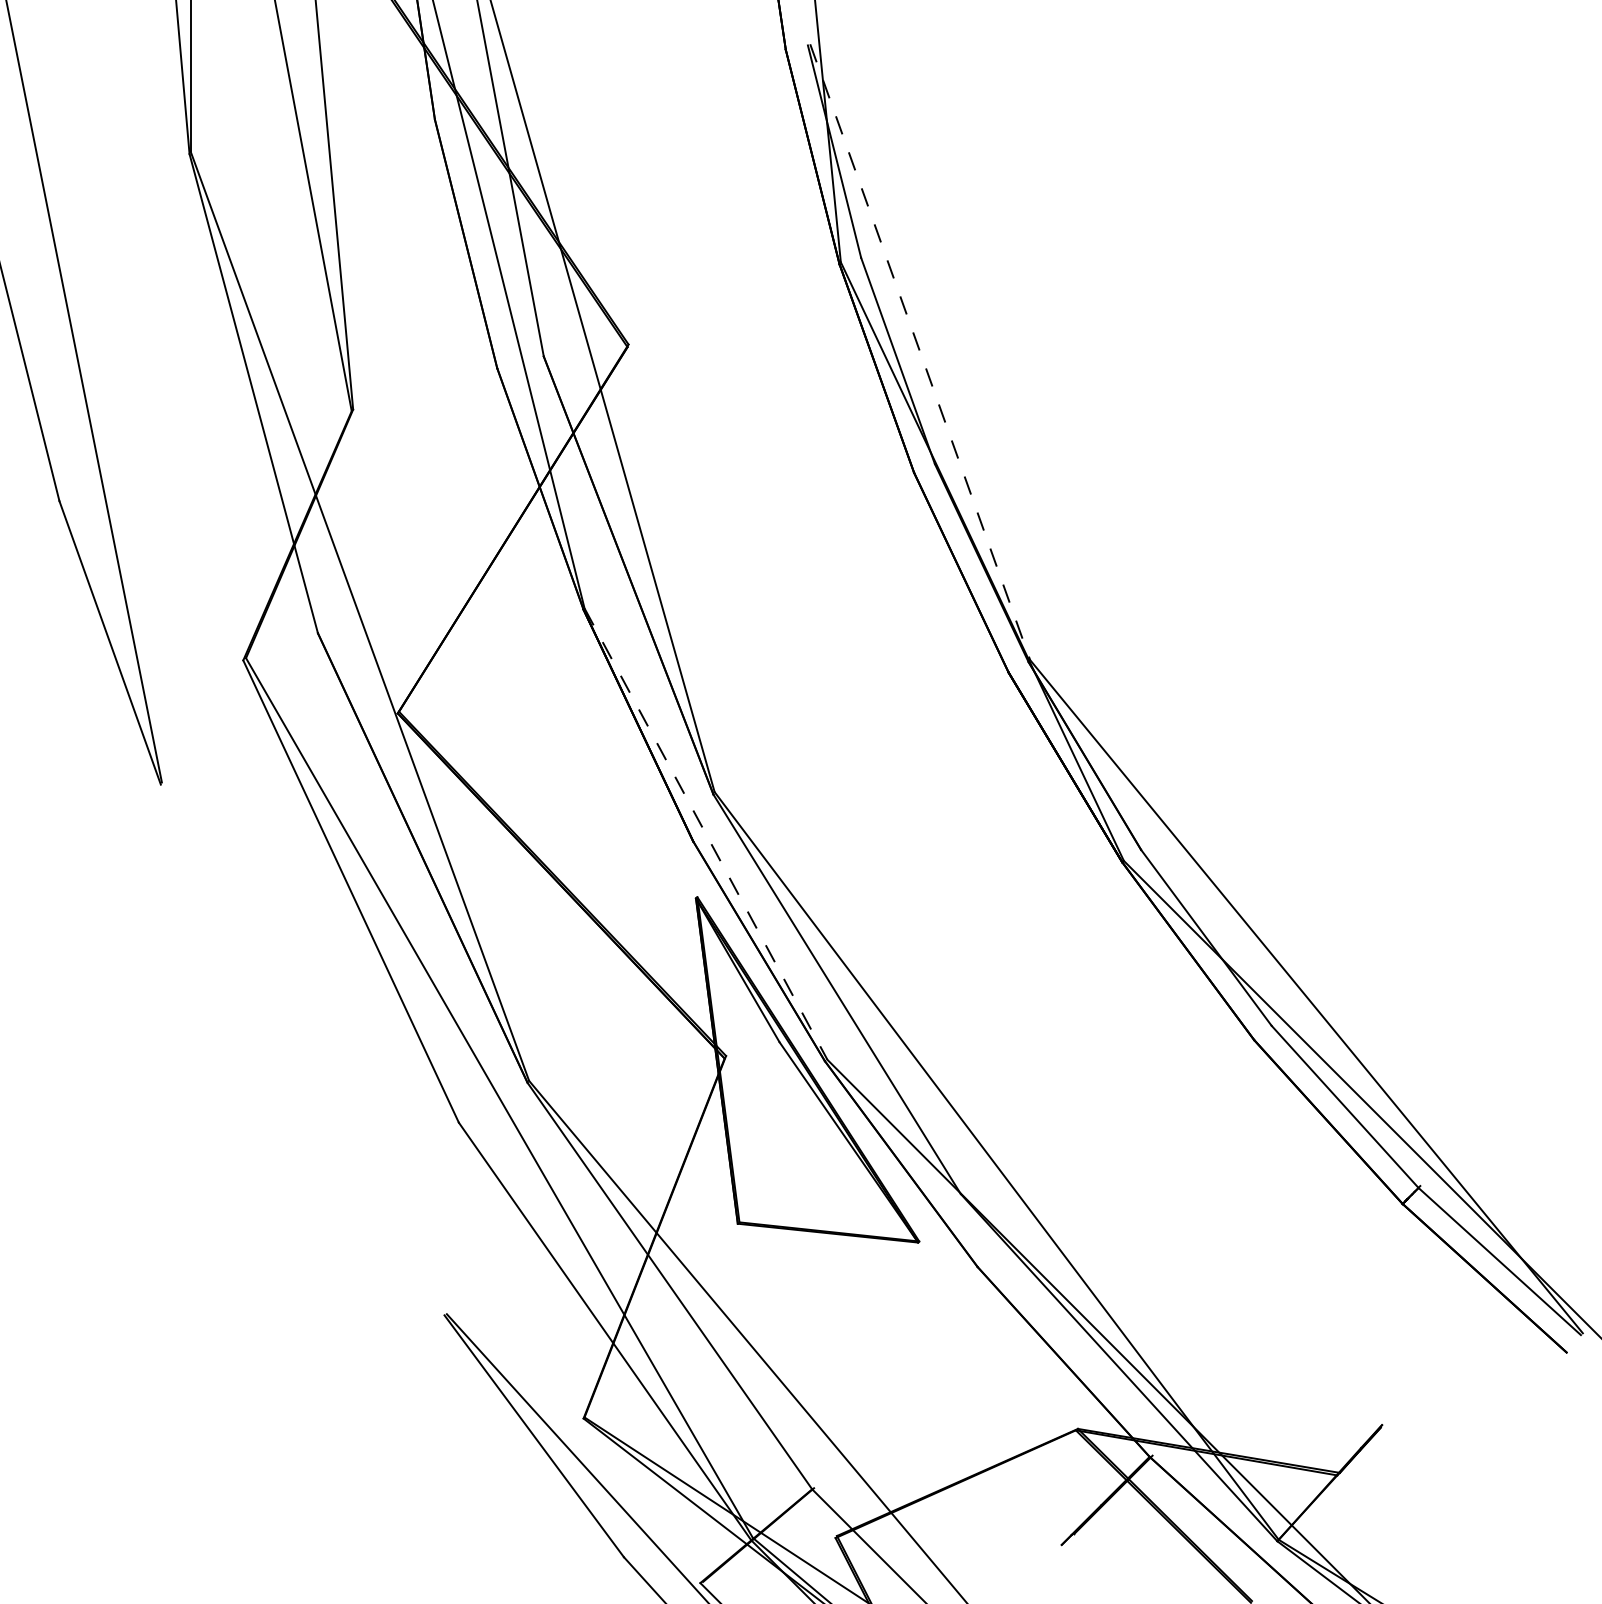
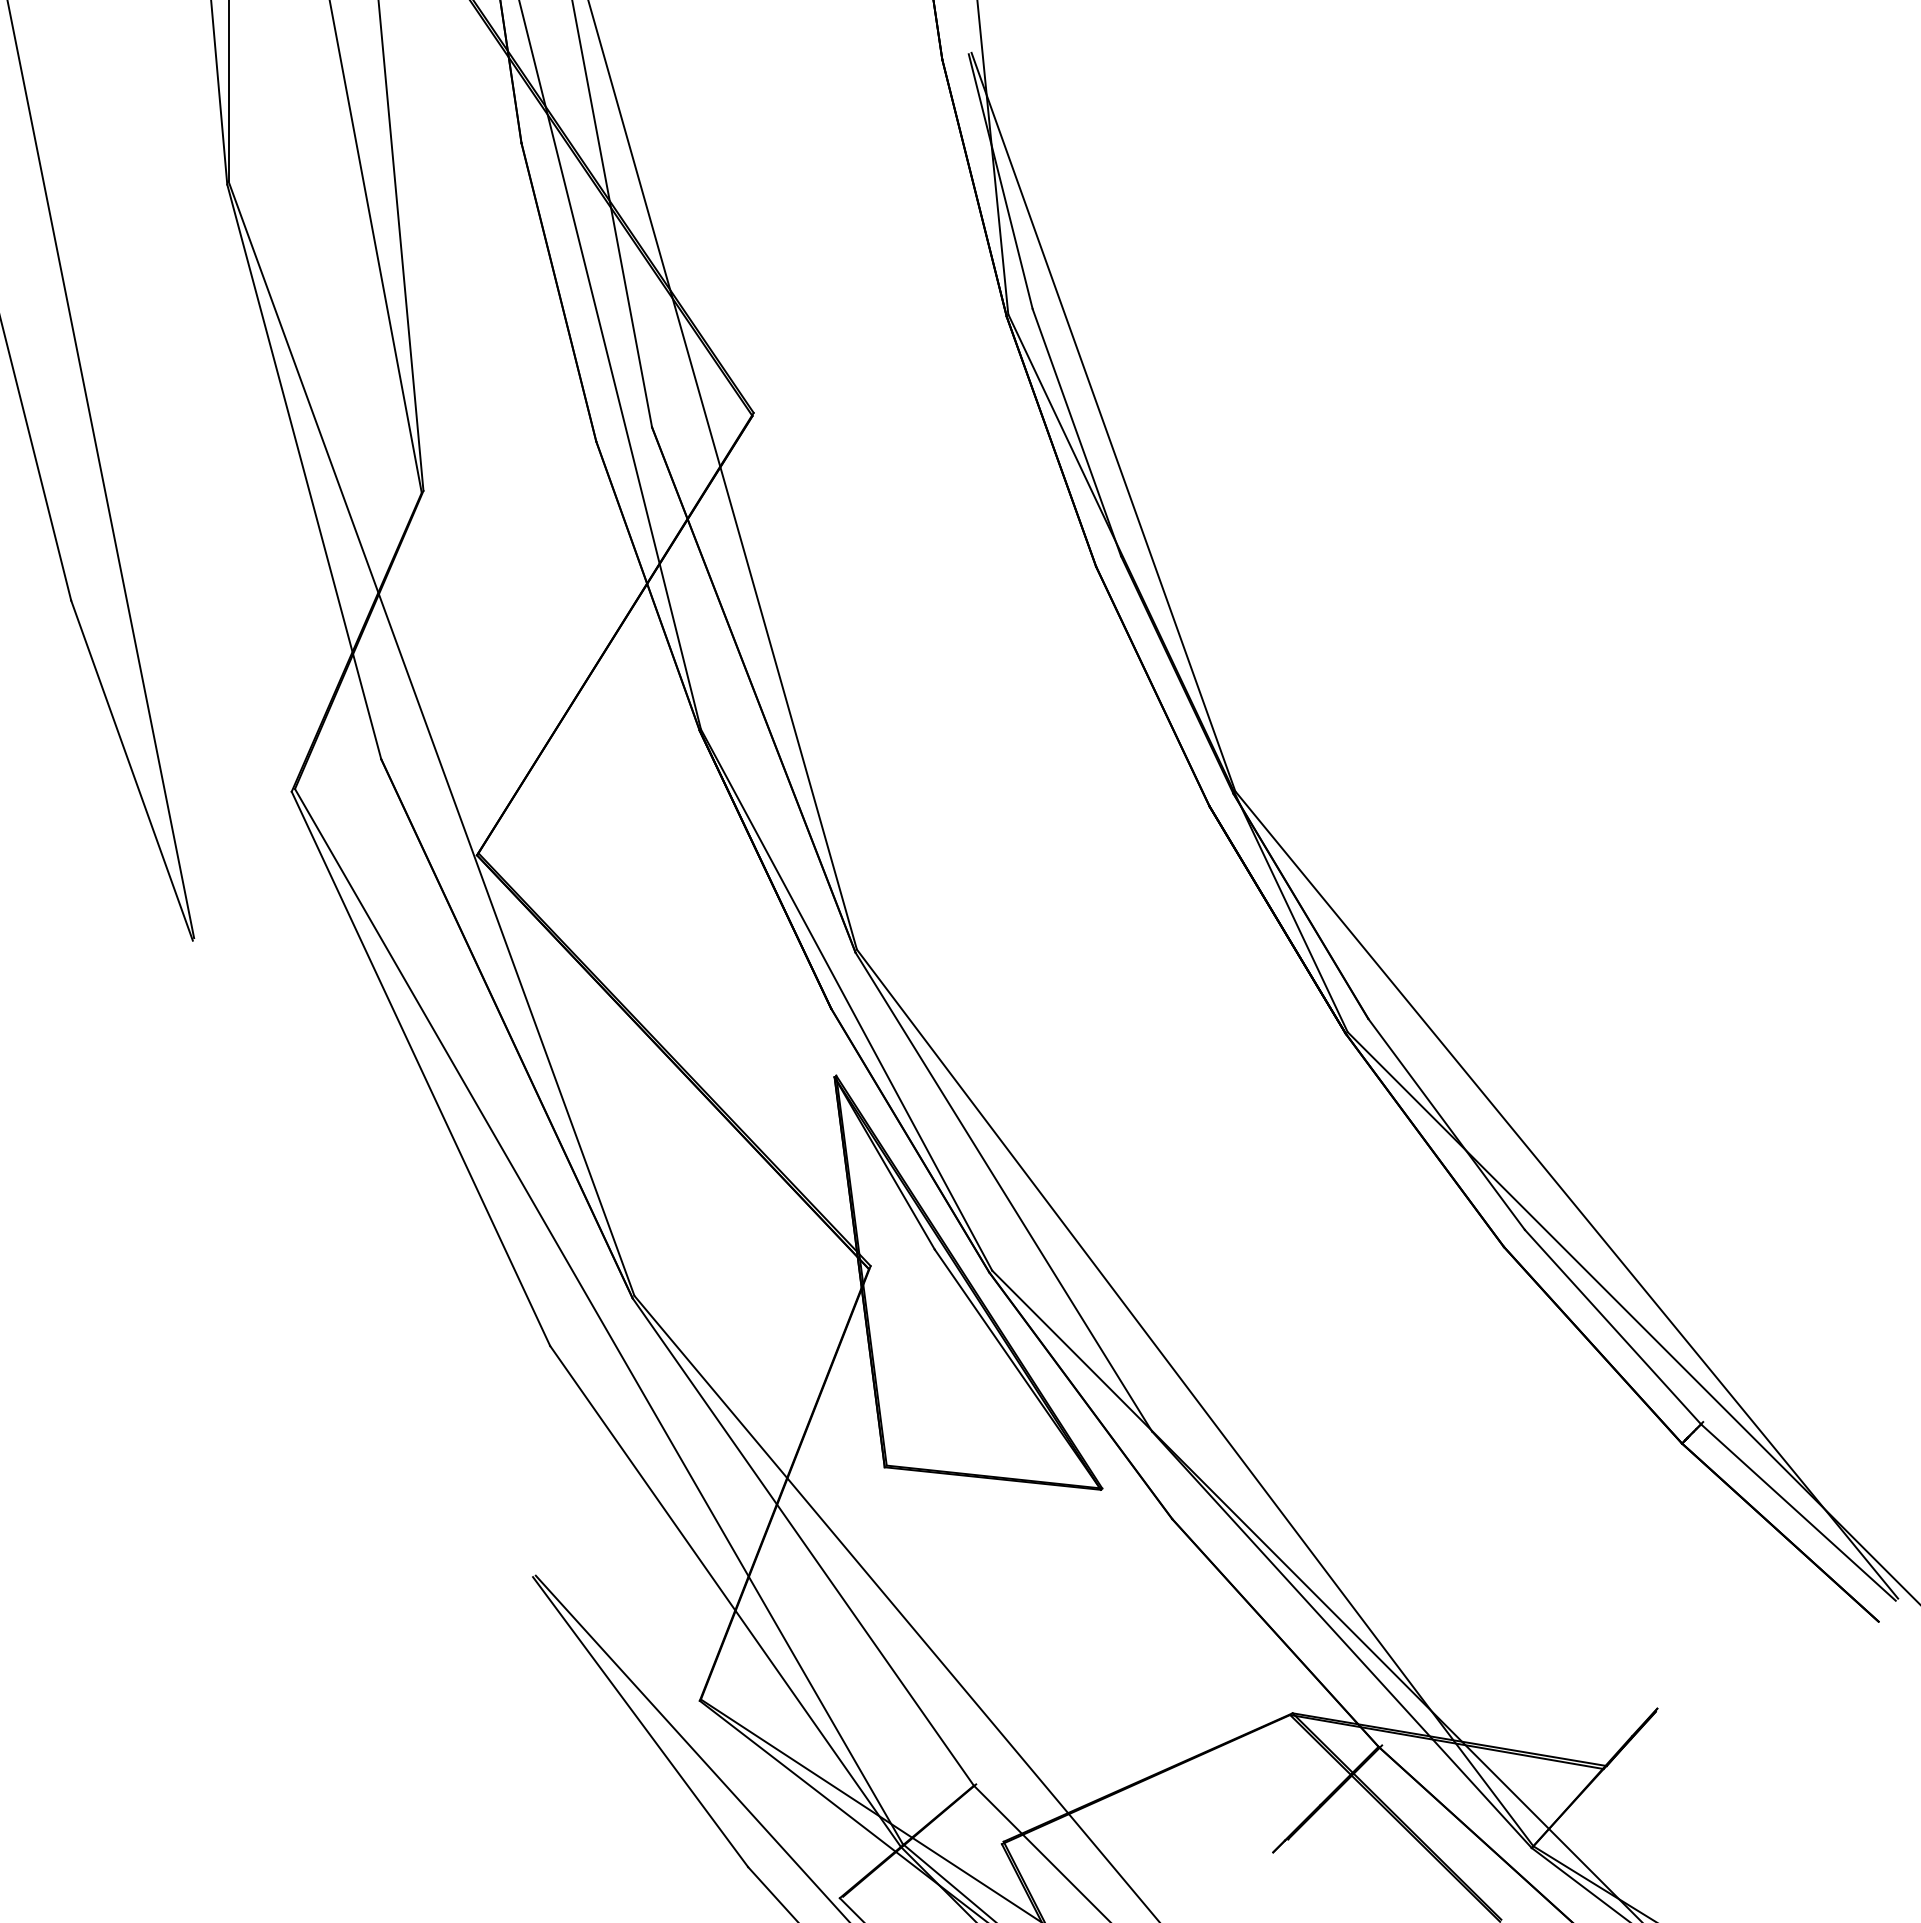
line: (920, 352) -> (1103, 422), dashed -> solid
line: (705, 834) -> (846, 1000), dashed -> solid

